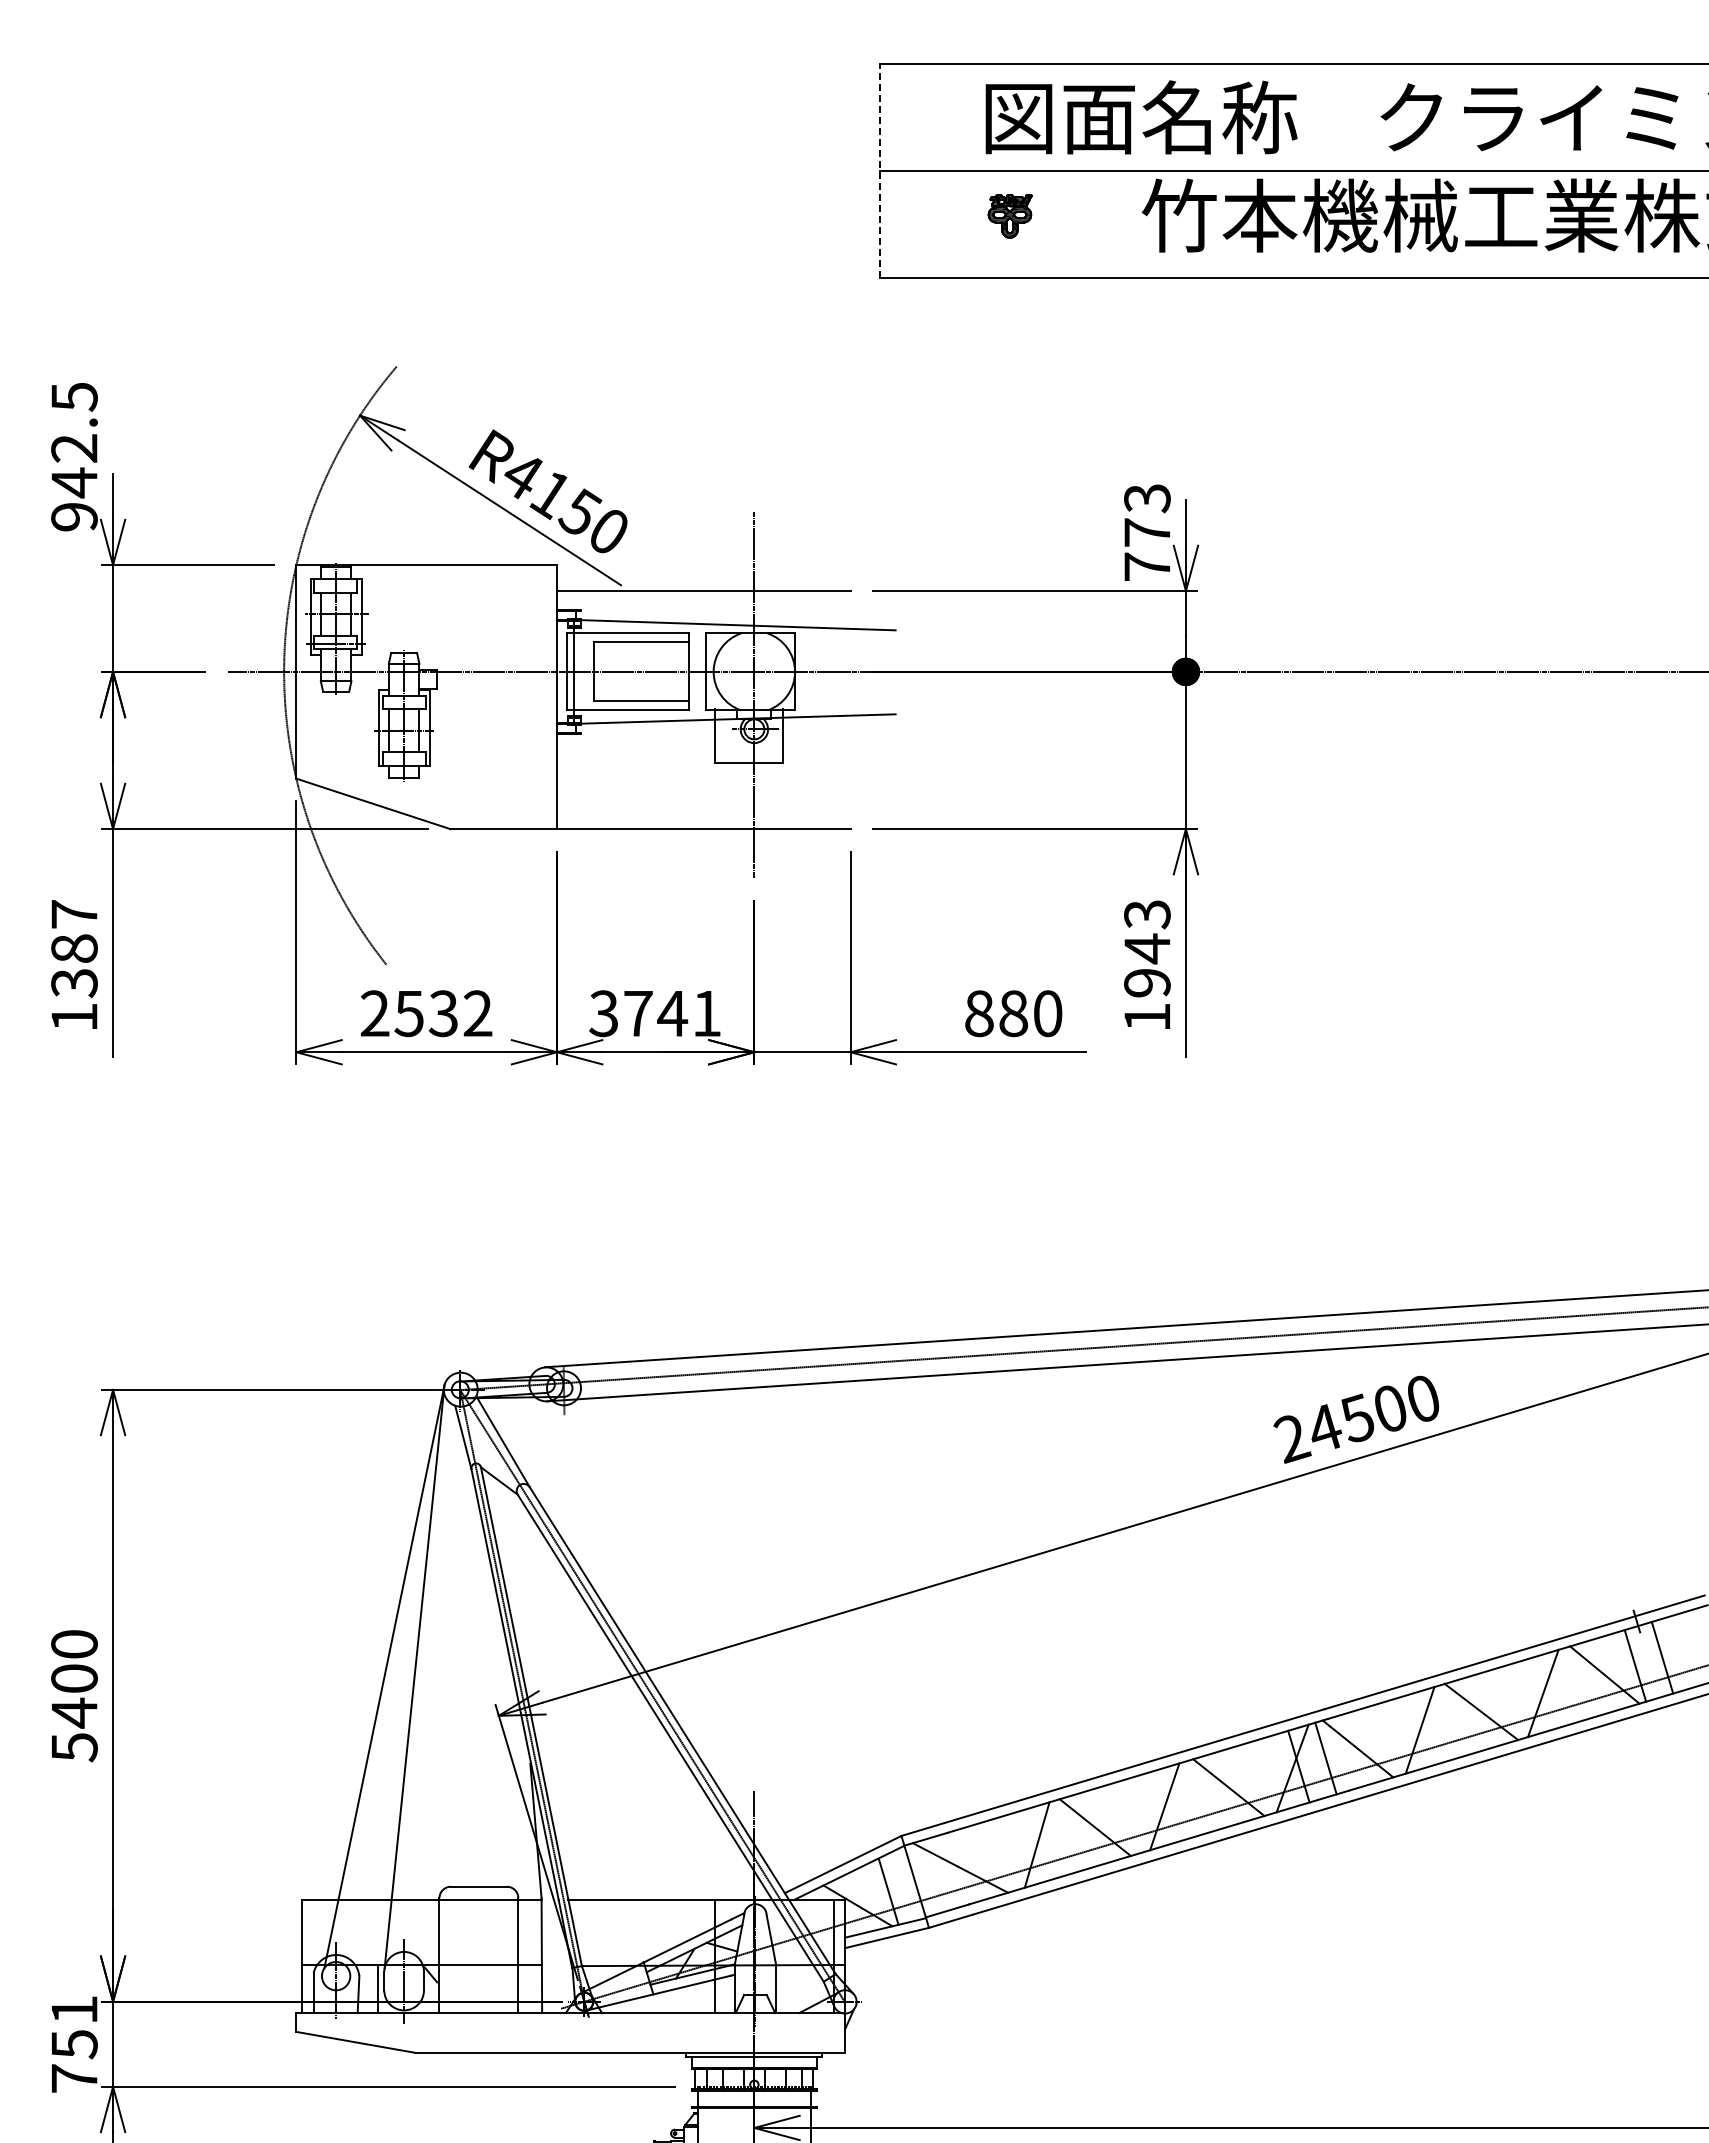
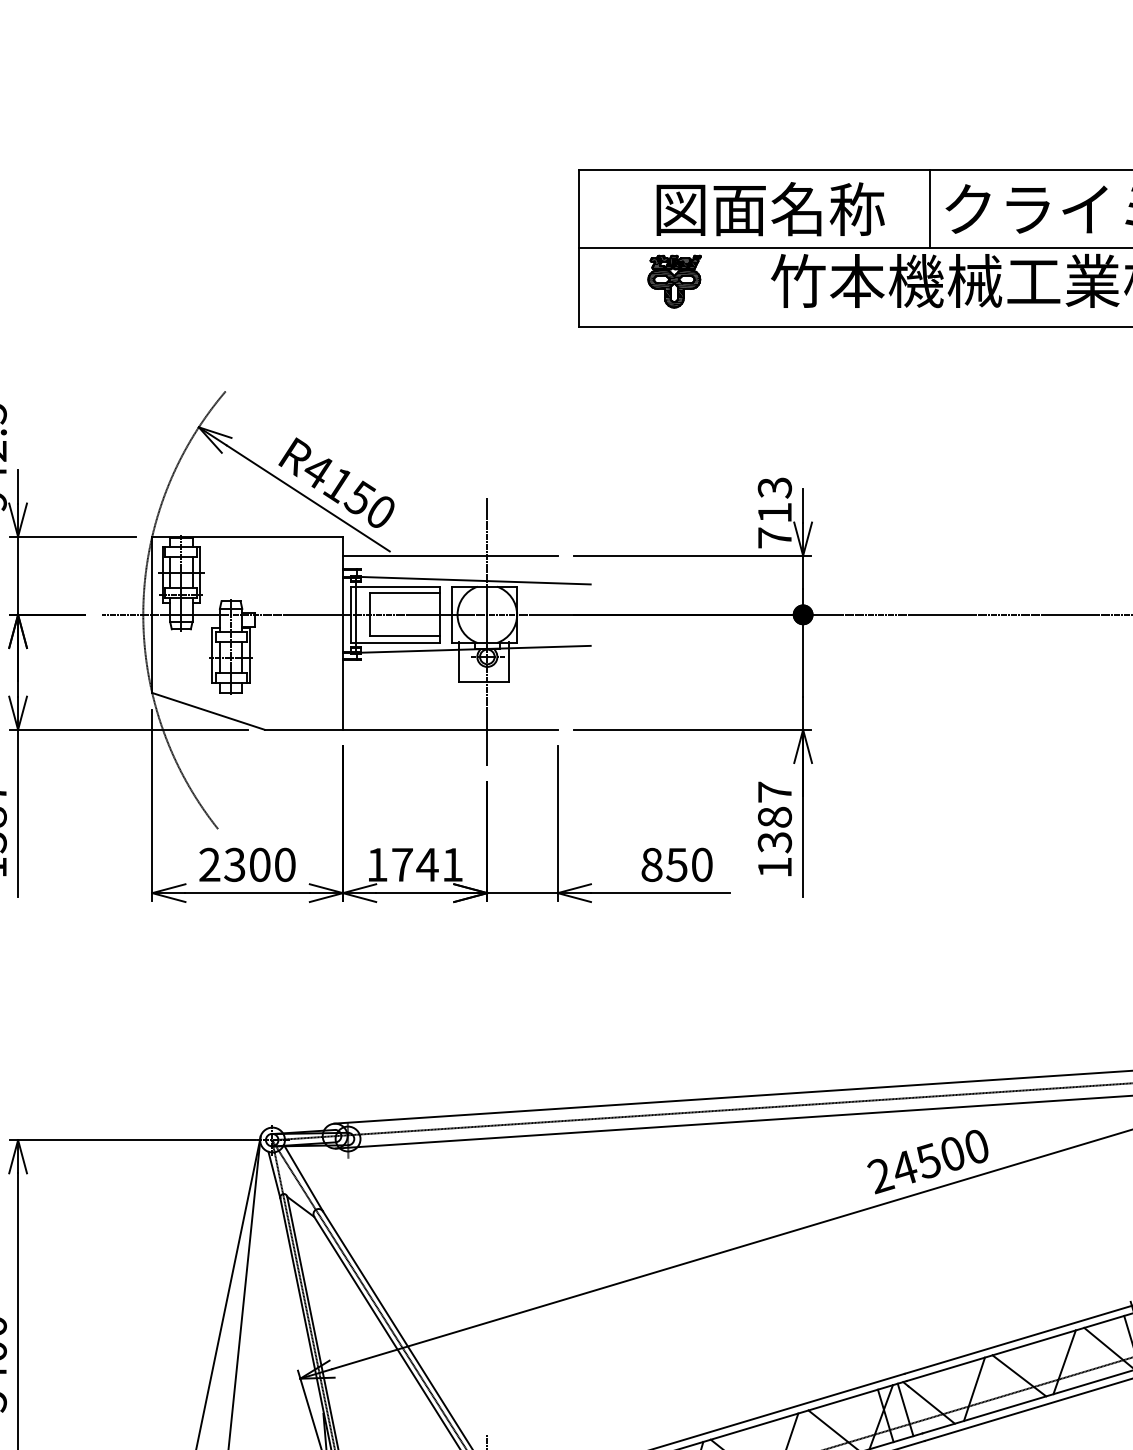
line: (1359, 117) -> (930, 209), added
line: (879, 171) -> (578, 248), dashed -> solid
part: (1009, 216) -> (674, 281), size x1.67
text: (1147, 532) -> (775, 512), 773 -> 713
text: (1147, 949) -> (775, 817), 1943 -> 1387
text: (443, 1013) -> (259, 864), 2532 -> 2300
text: (603, 1013) -> (376, 864), 3741 -> 1741
text: (1013, 1013) -> (676, 864), 880 -> 850

